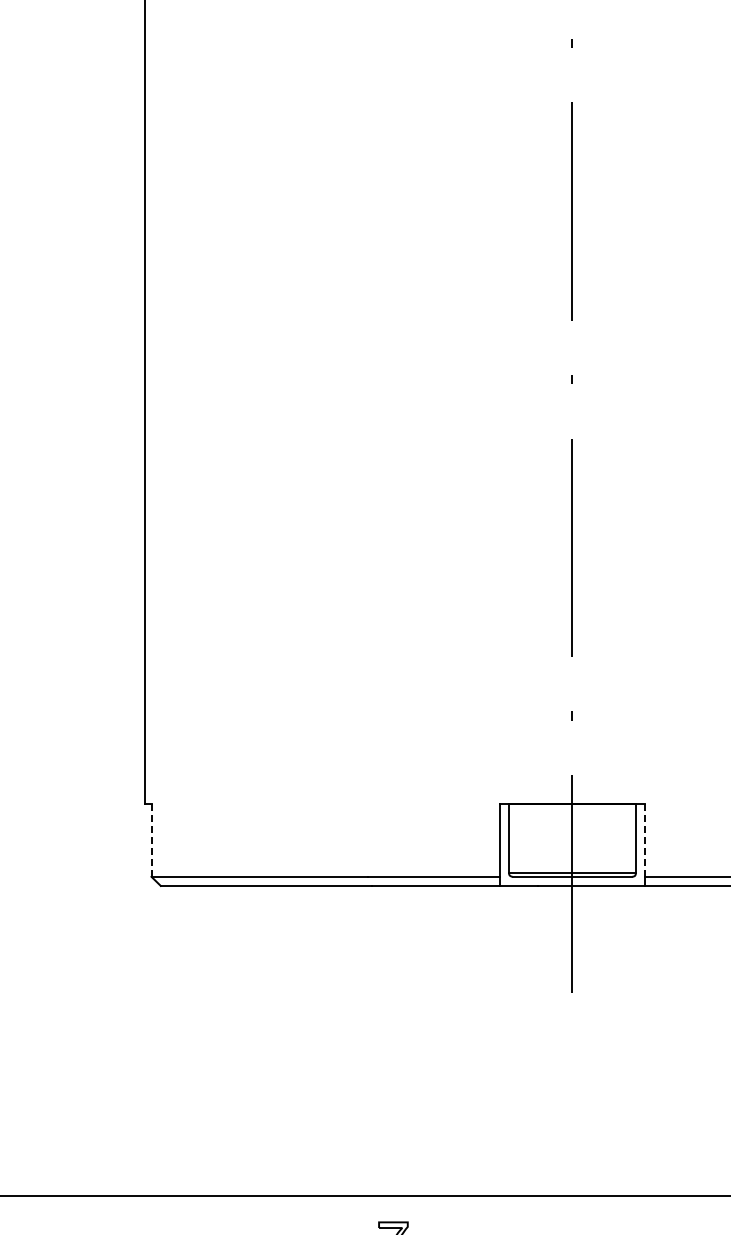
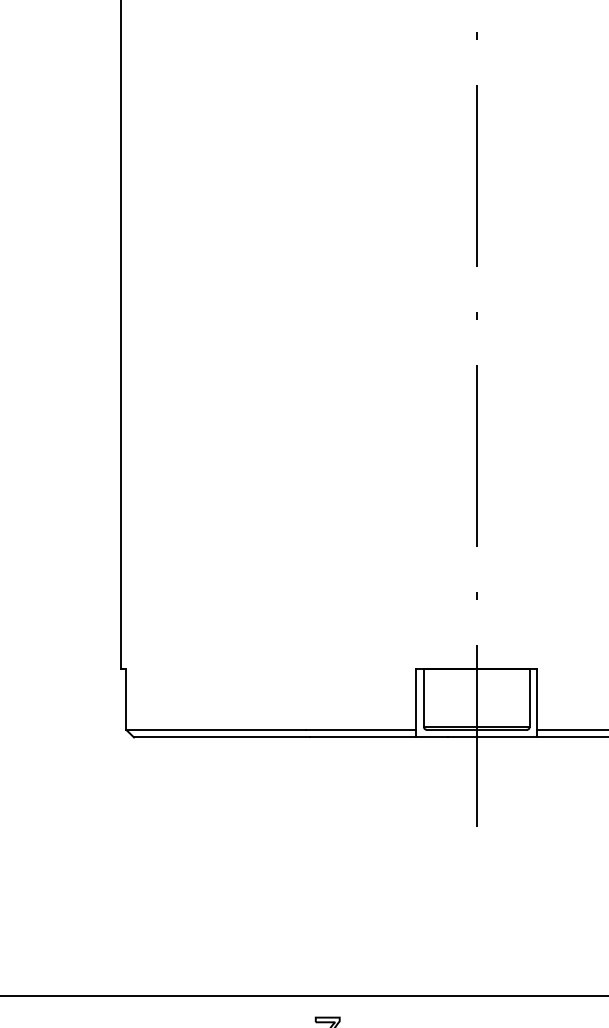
line: (151, 839) -> (126, 698), dashed -> solid
line: (645, 840) -> (537, 699), dashed -> solid

